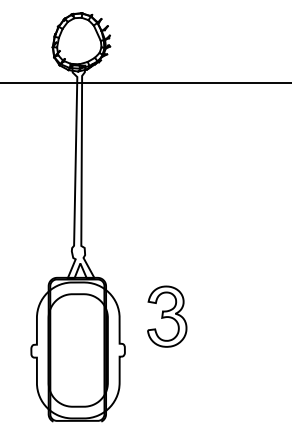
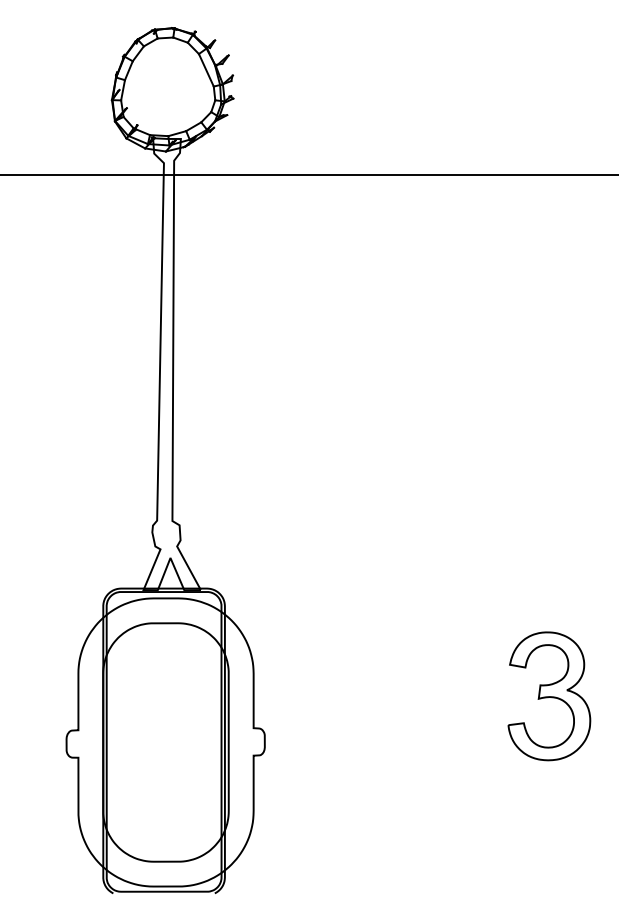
part: (167, 316) -> (549, 695), moved

